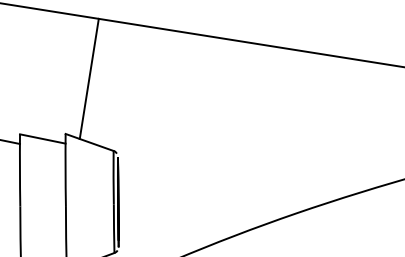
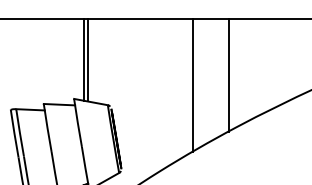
line: (94, 79) -> (87, 59), added
line: (297, 133) -> (228, 74), added
line: (242, 141) -> (192, 85), added

